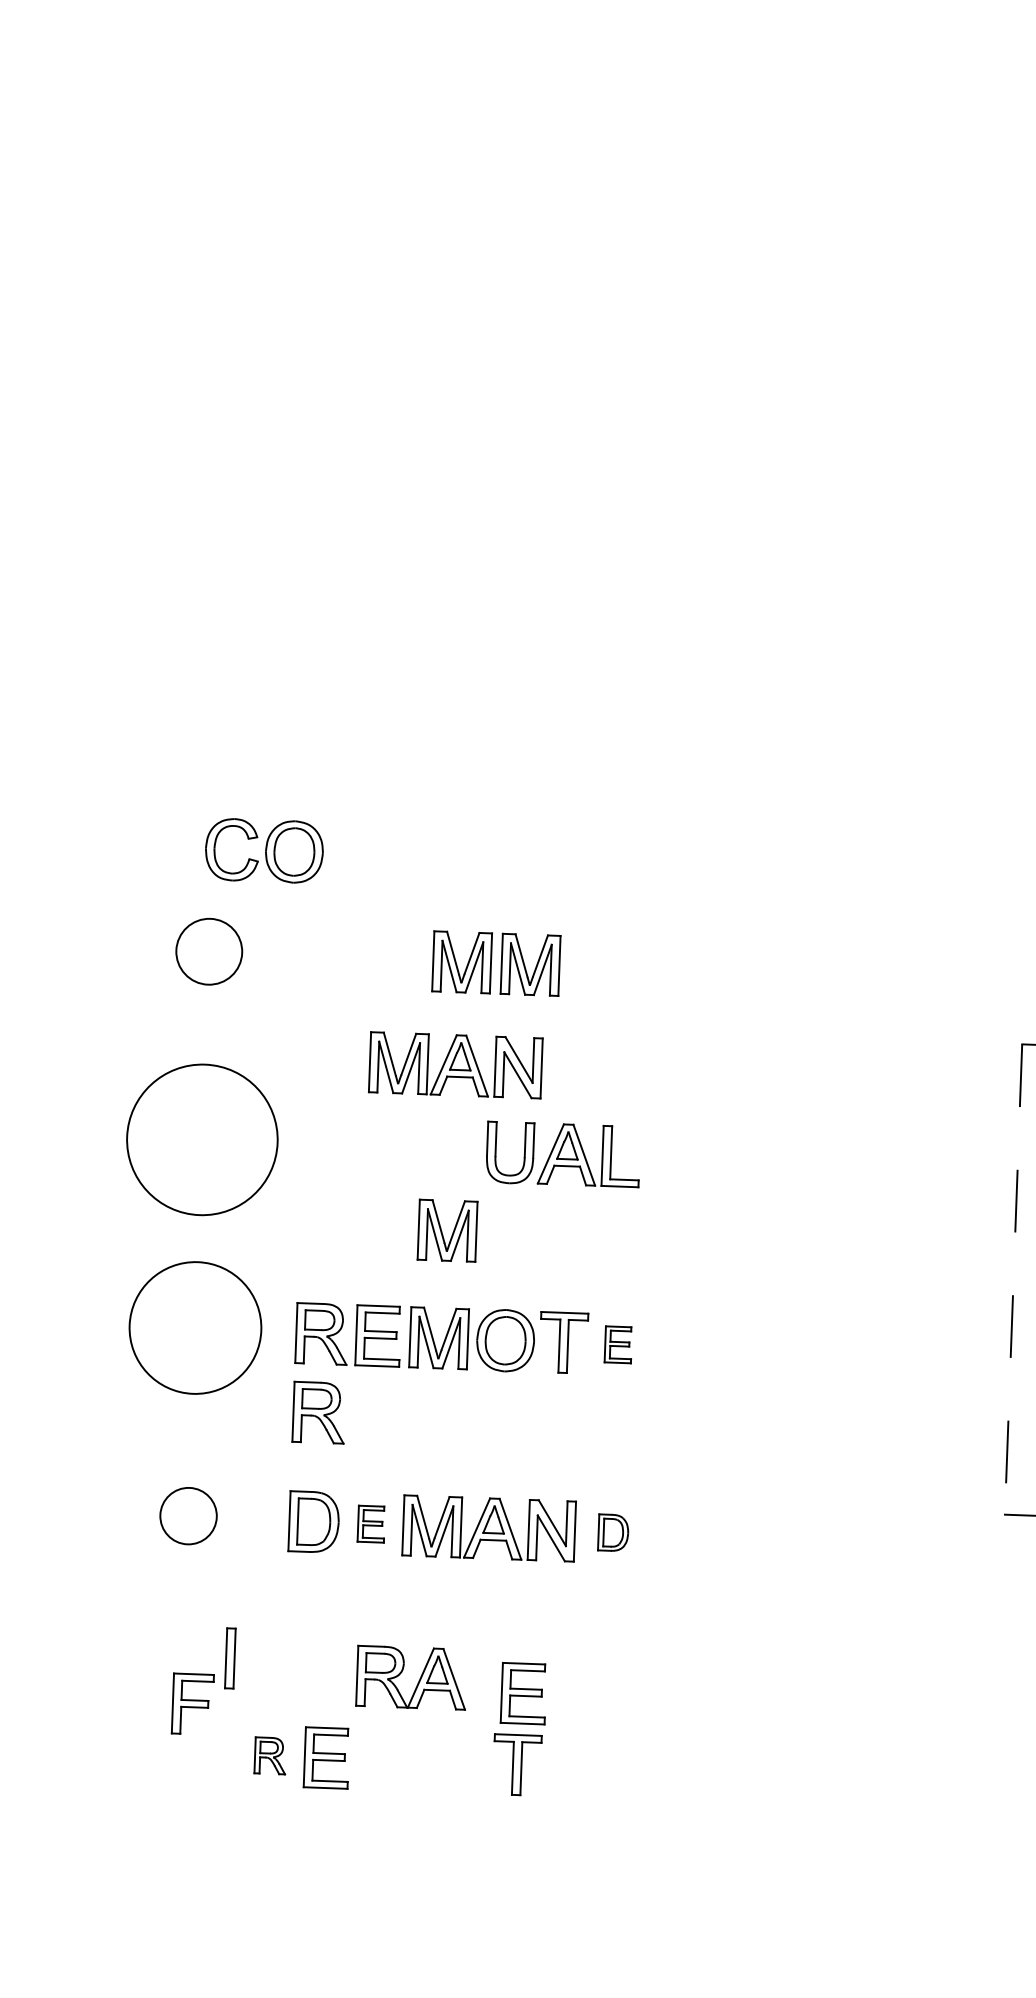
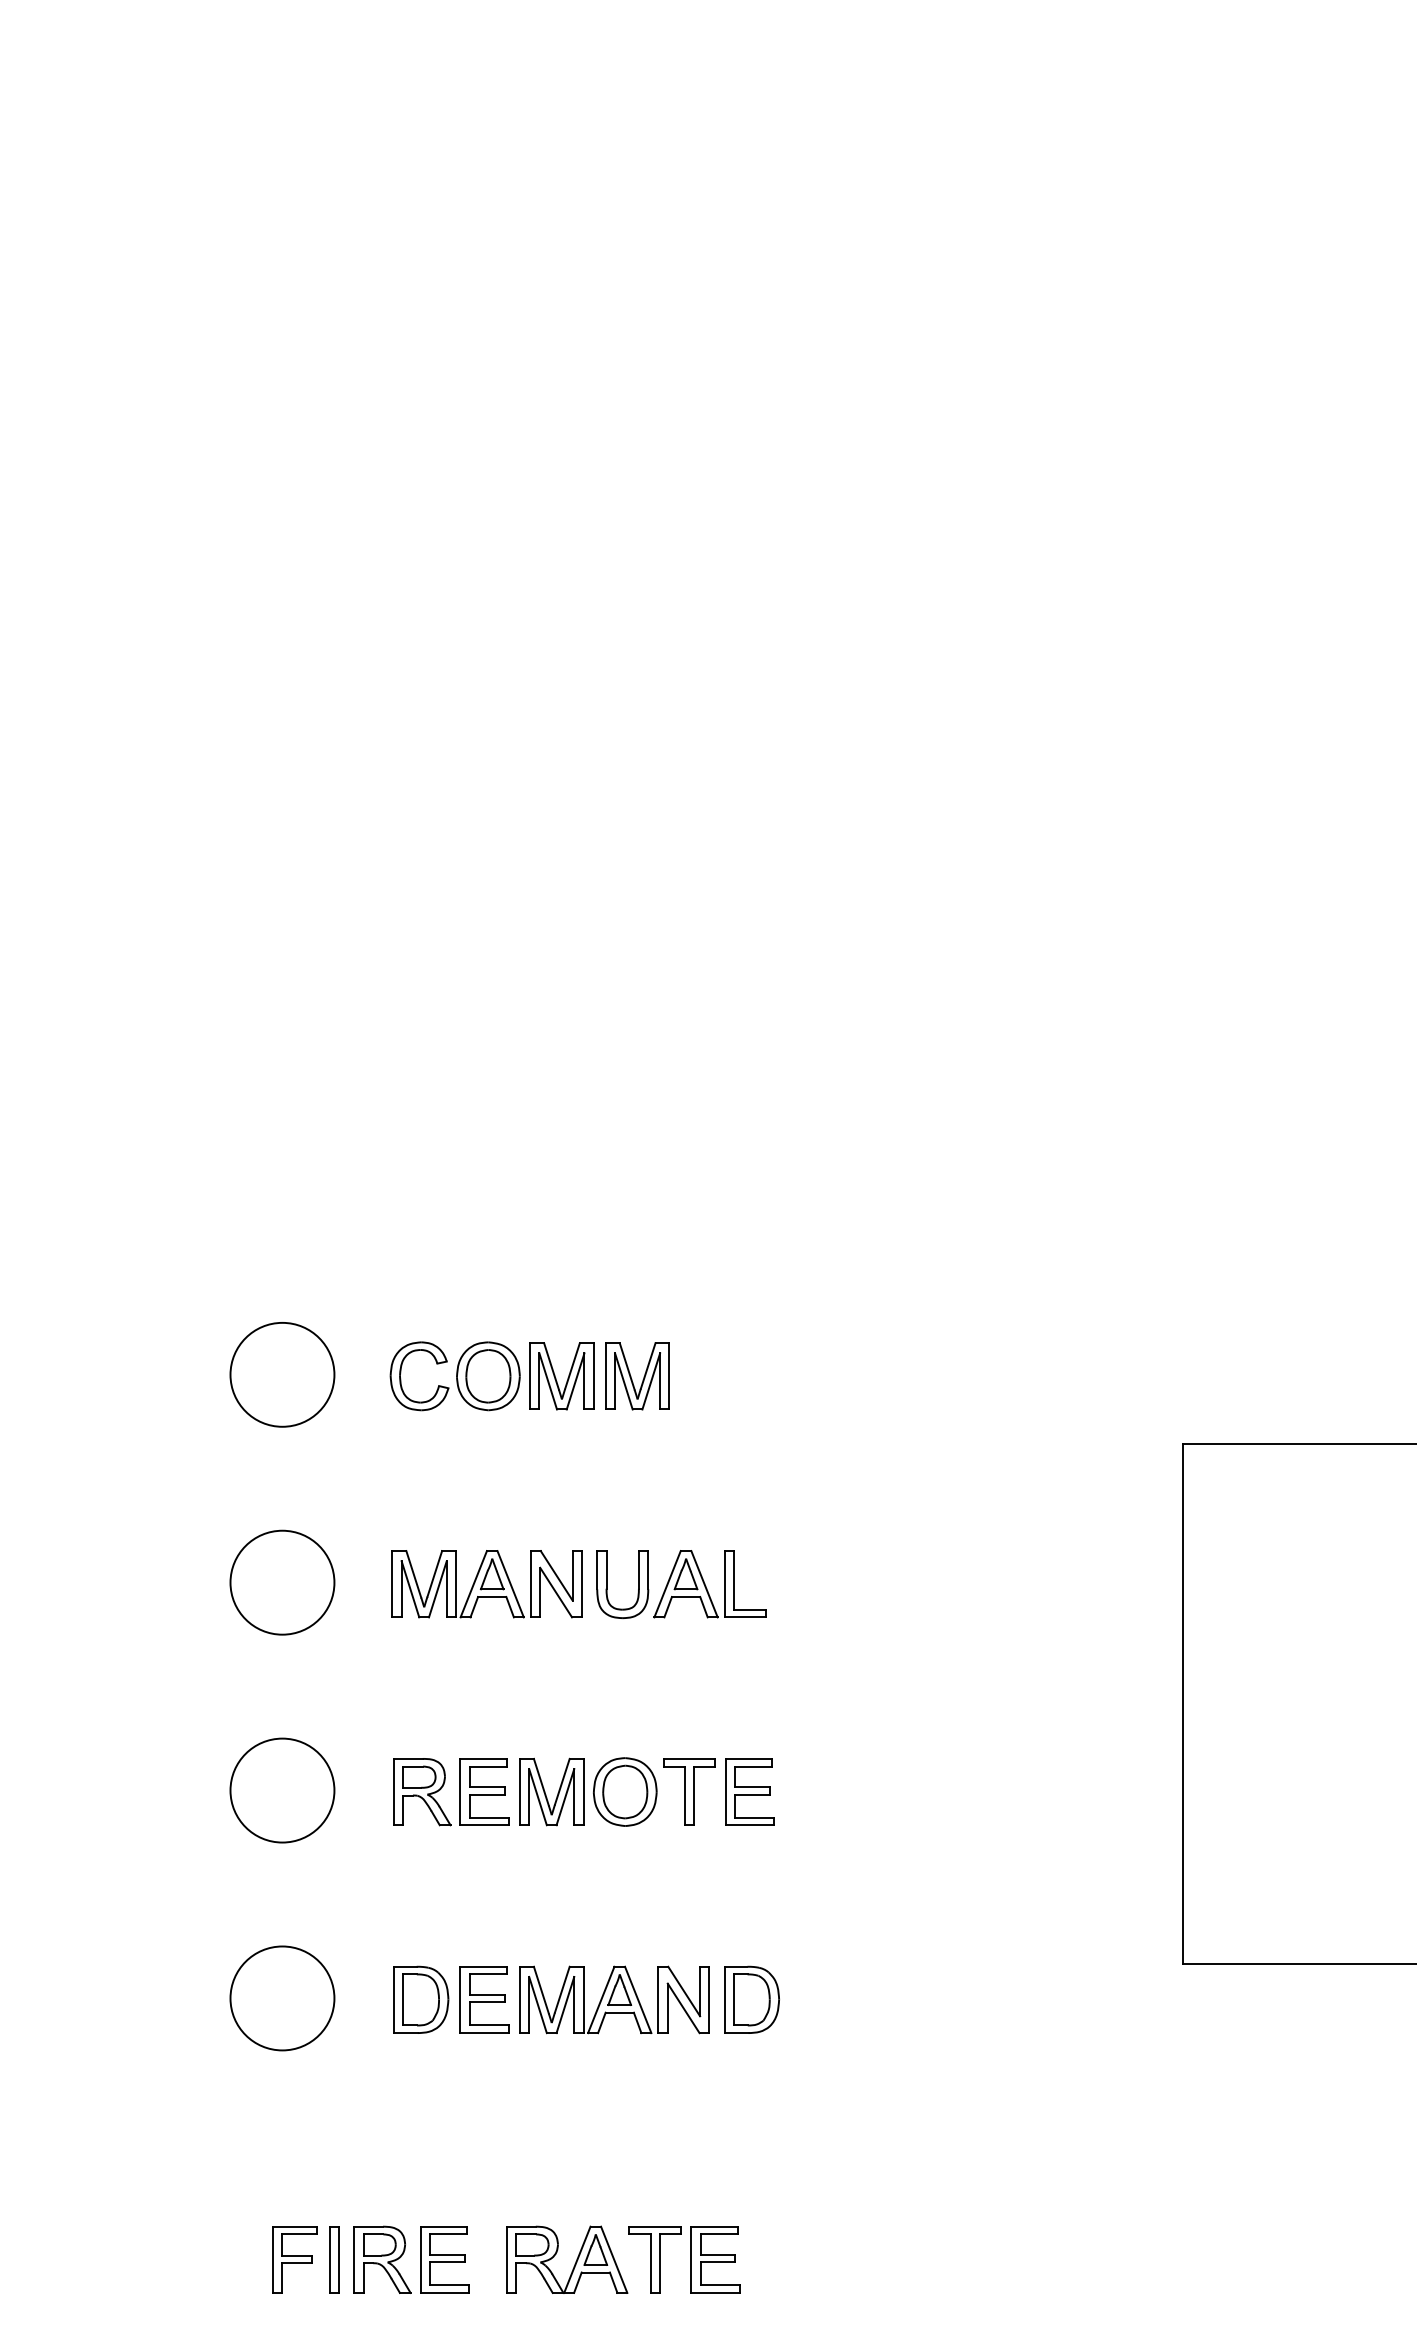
part: (263, 851) -> (454, 1376), moved
circle: (209, 951) -> (282, 1374), size x1.43
part: (455, 1065) -> (486, 1584), moved
circle: (202, 1139) -> (282, 1582), size x0.62
part: (447, 1230) -> (556, 1672), removed
line: (1013, 1279) -> (1183, 1703), dashed -> solid
circle: (195, 1327) -> (282, 1790), size x0.71
part: (618, 1344) -> (749, 1791), size x1.67
part: (319, 1413) -> (422, 1879), removed
circle: (188, 1516) -> (282, 1998), size x1.67
part: (371, 1523) -> (484, 1999), size x1.67
part: (613, 1532) -> (751, 1999), size x1.67
part: (230, 1658) -> (334, 2259), moved
part: (419, 1679) -> (575, 2261), moved
part: (523, 1693) -> (715, 2259), moved
part: (192, 1703) -> (294, 2259), moved
part: (270, 1755) -> (382, 2259), size x1.67

